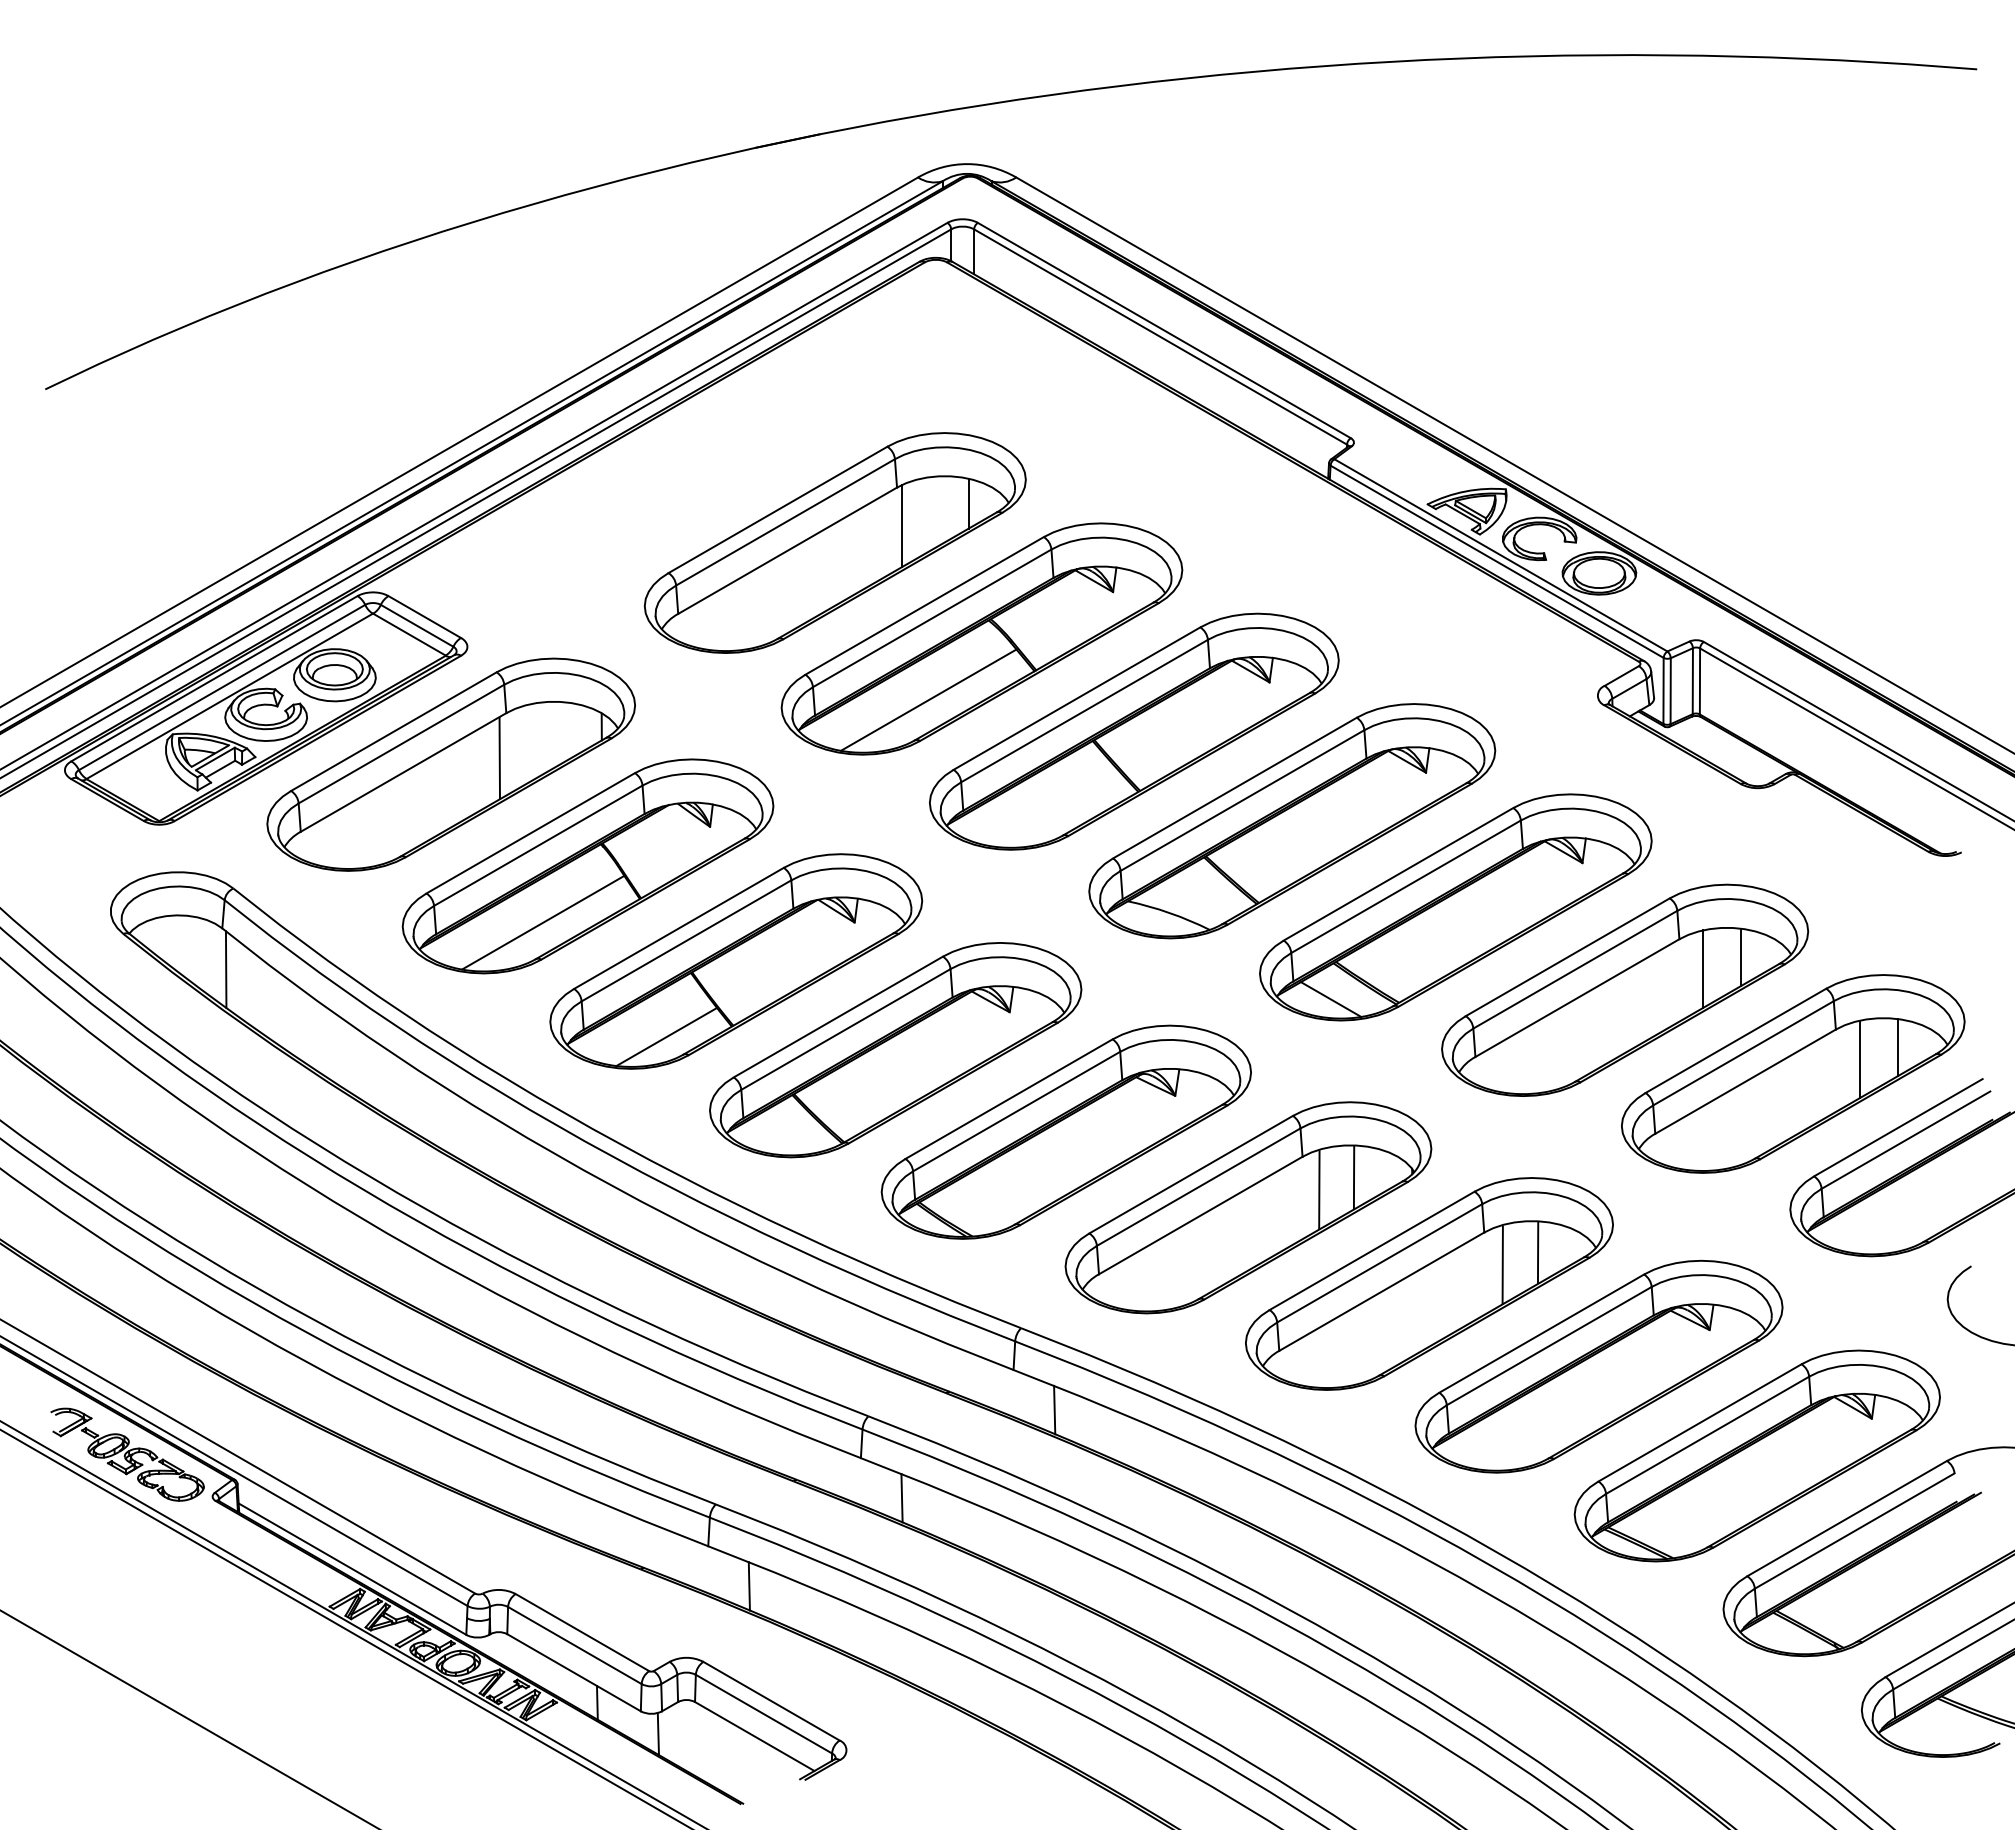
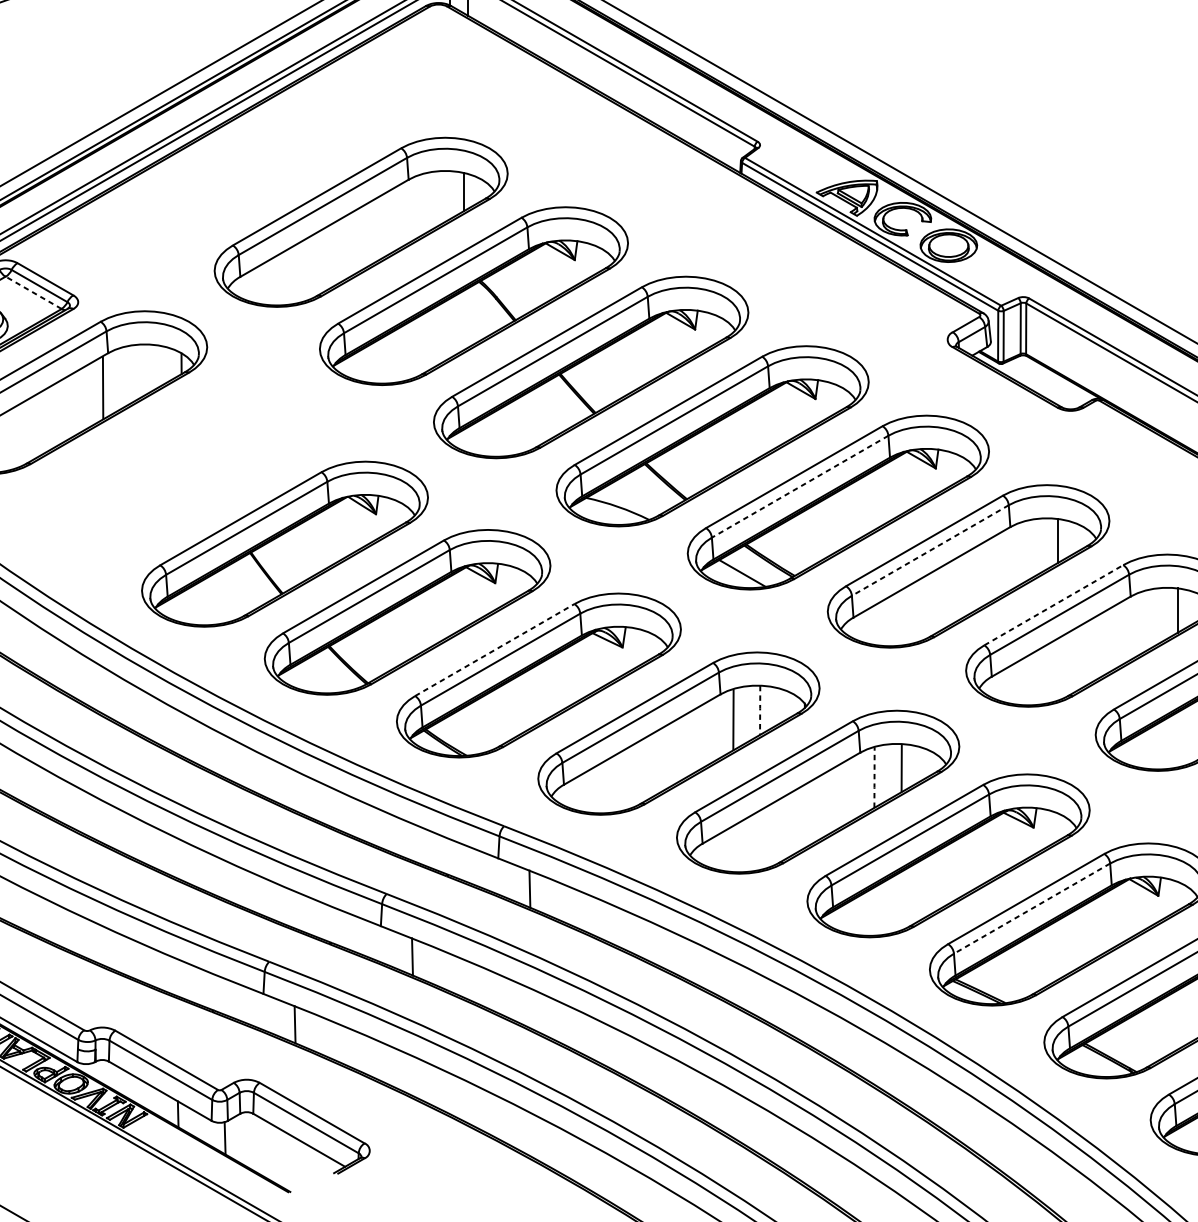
line: (902, 525) -> (412, 208), removed
line: (409, 634) -> (33, 292), solid -> dashed
line: (928, 699) -> (432, 342), removed
part: (587, 866) -> (170, 471), removed
line: (1406, 886) -> (800, 486), solid -> dashed
line: (1575, 969) -> (930, 550), solid -> dashed
line: (1703, 969) -> (1028, 550), removed
line: (666, 1036) -> (231, 601), removed
line: (1736, 1040) -> (1054, 604), solid -> dashed
line: (1859, 1059) -> (1148, 619), removed
line: (1009, 1099) -> (495, 650), solid -> dashed
line: (1354, 1177) -> (760, 710), solid -> dashed
line: (1502, 1264) -> (874, 777), solid -> dashed
line: (1707, 1435) -> (1031, 908), solid -> dashed

